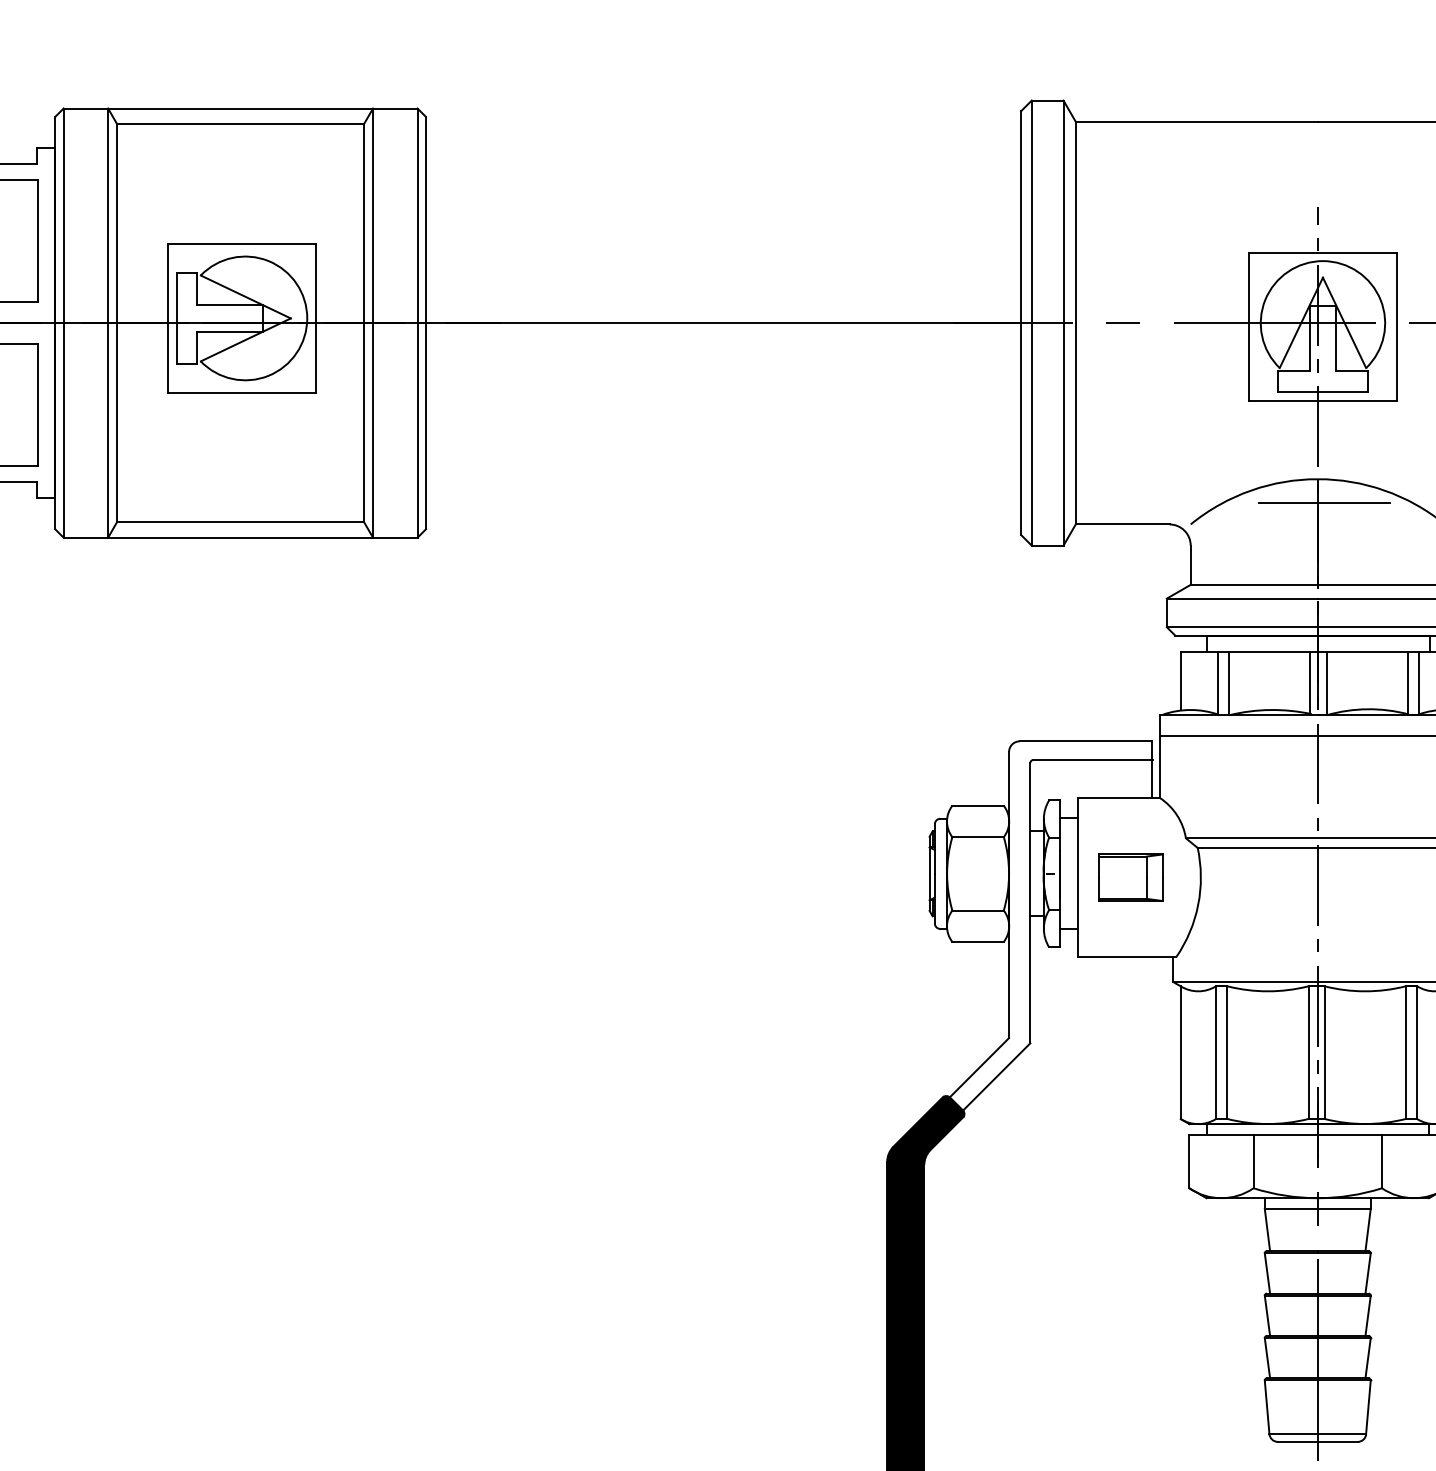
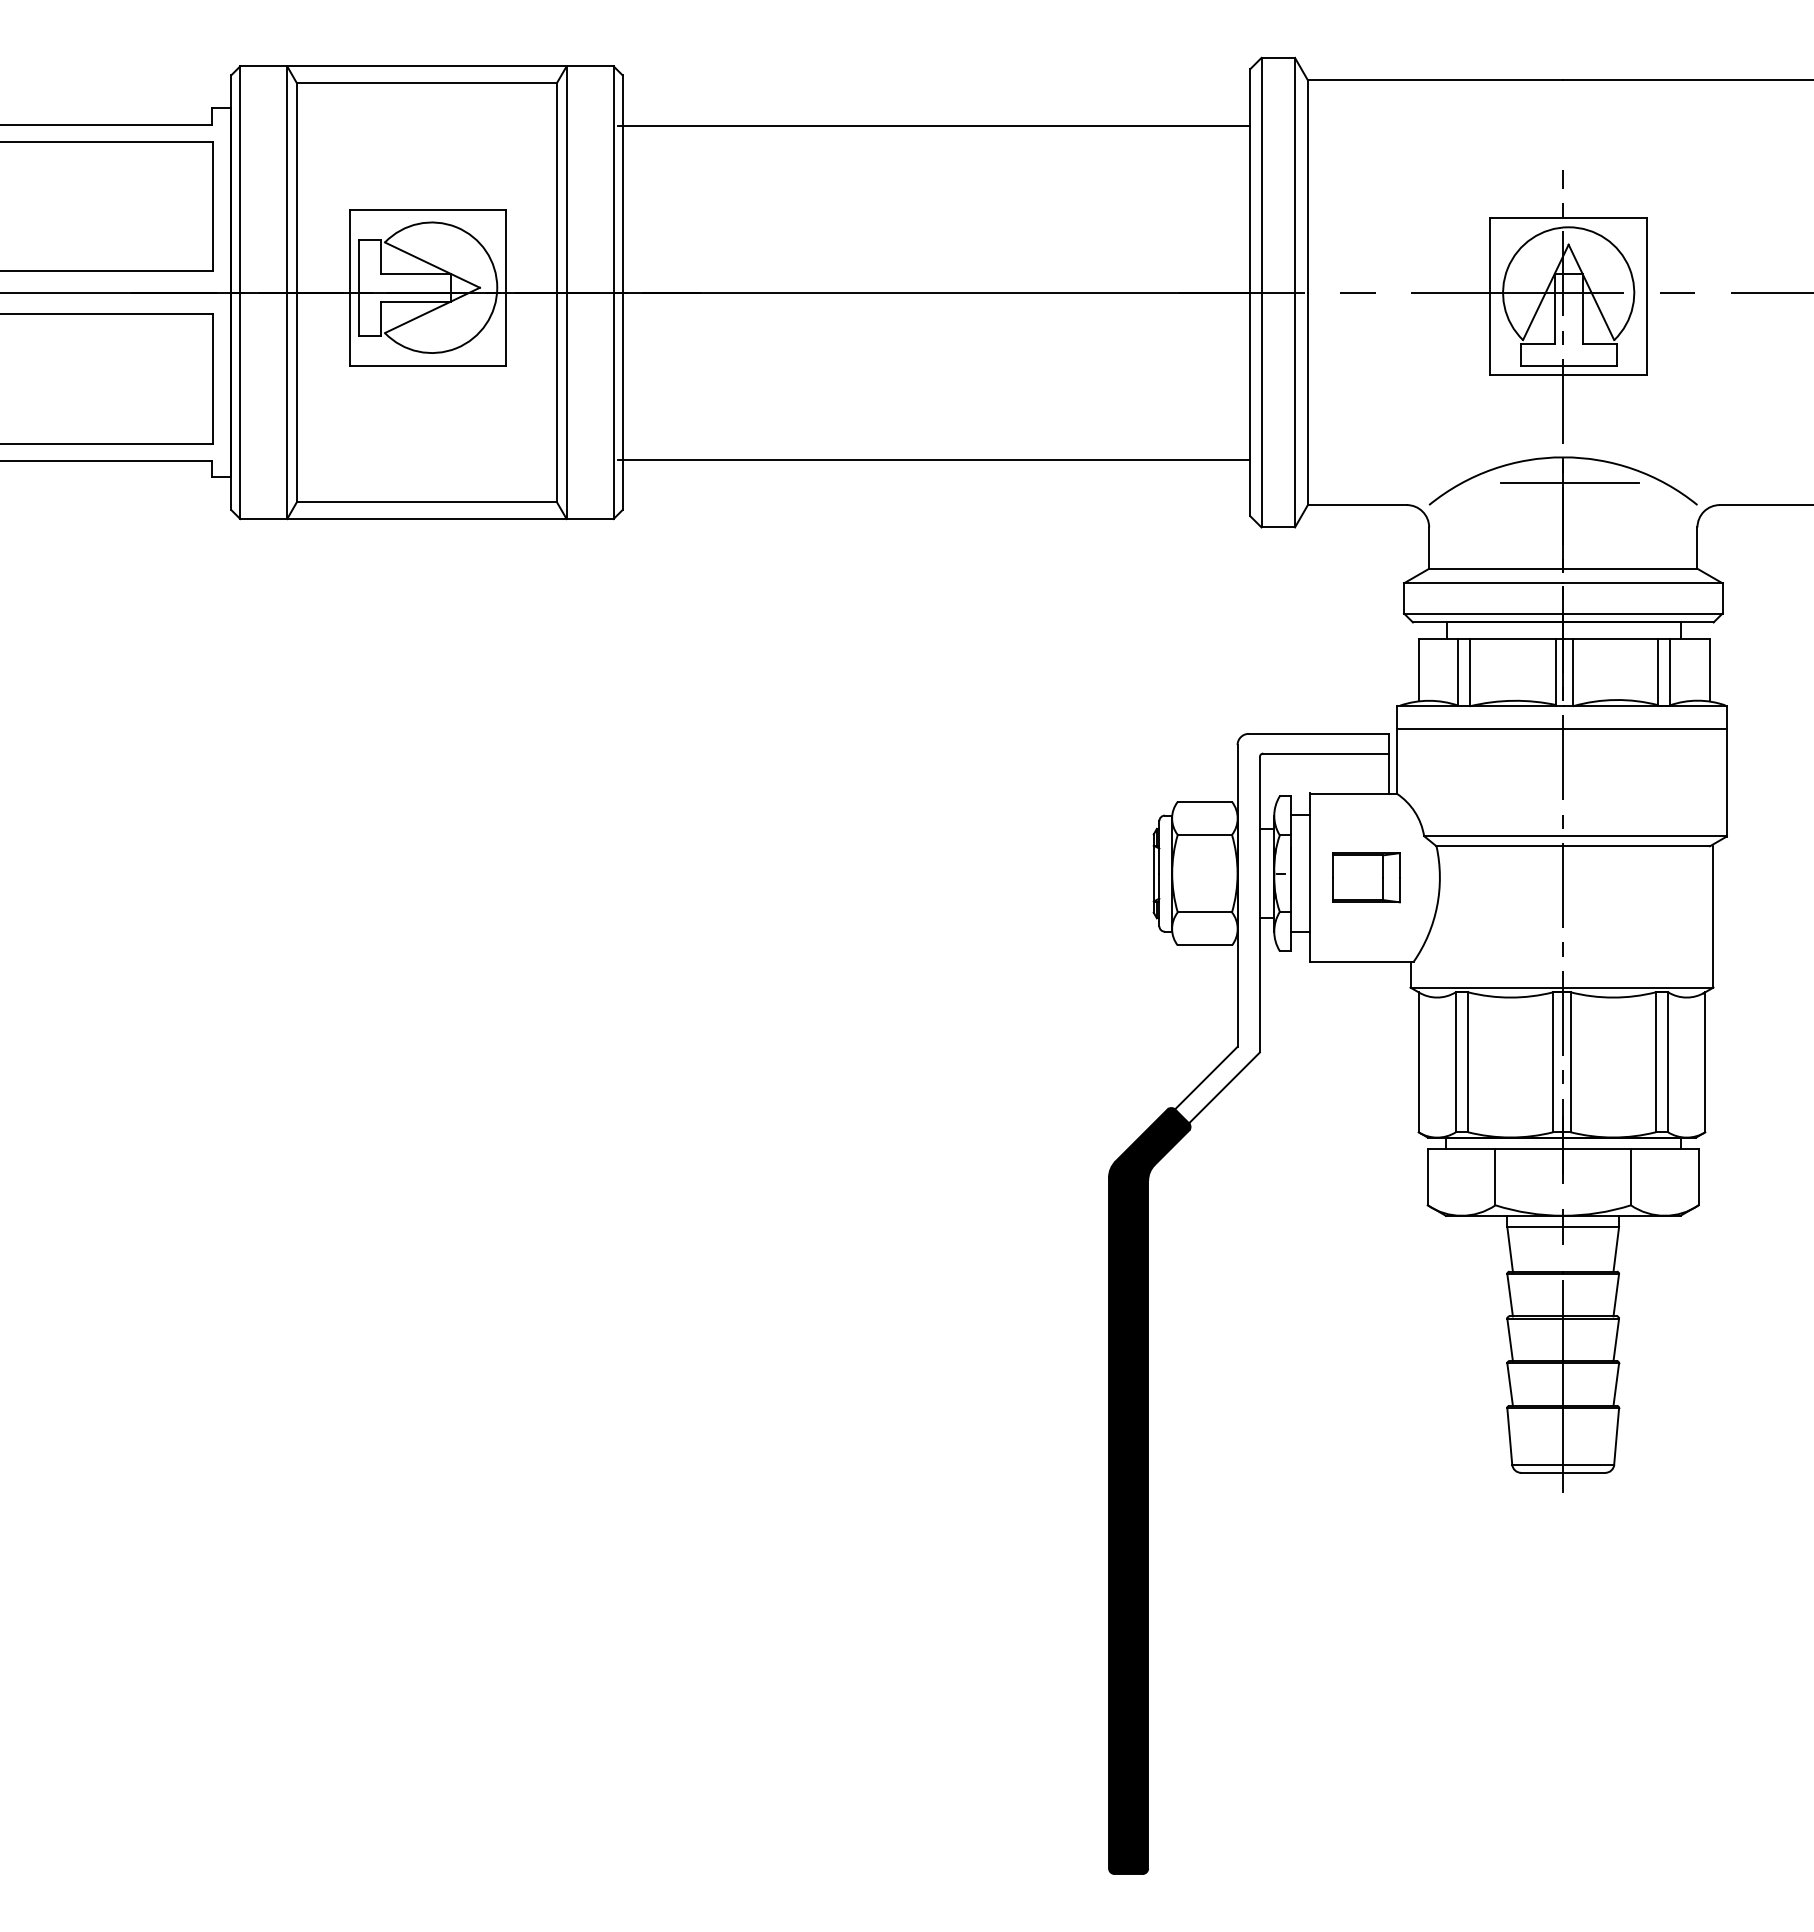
line: (721, 164) -> (934, 125), added
line: (721, 481) -> (934, 459), added

